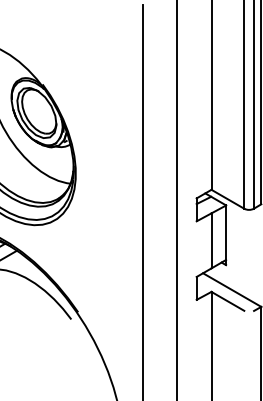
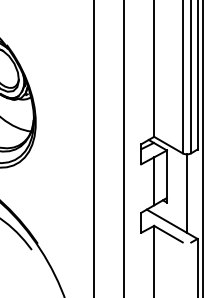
line: (249, 254) -> (187, 193), added

